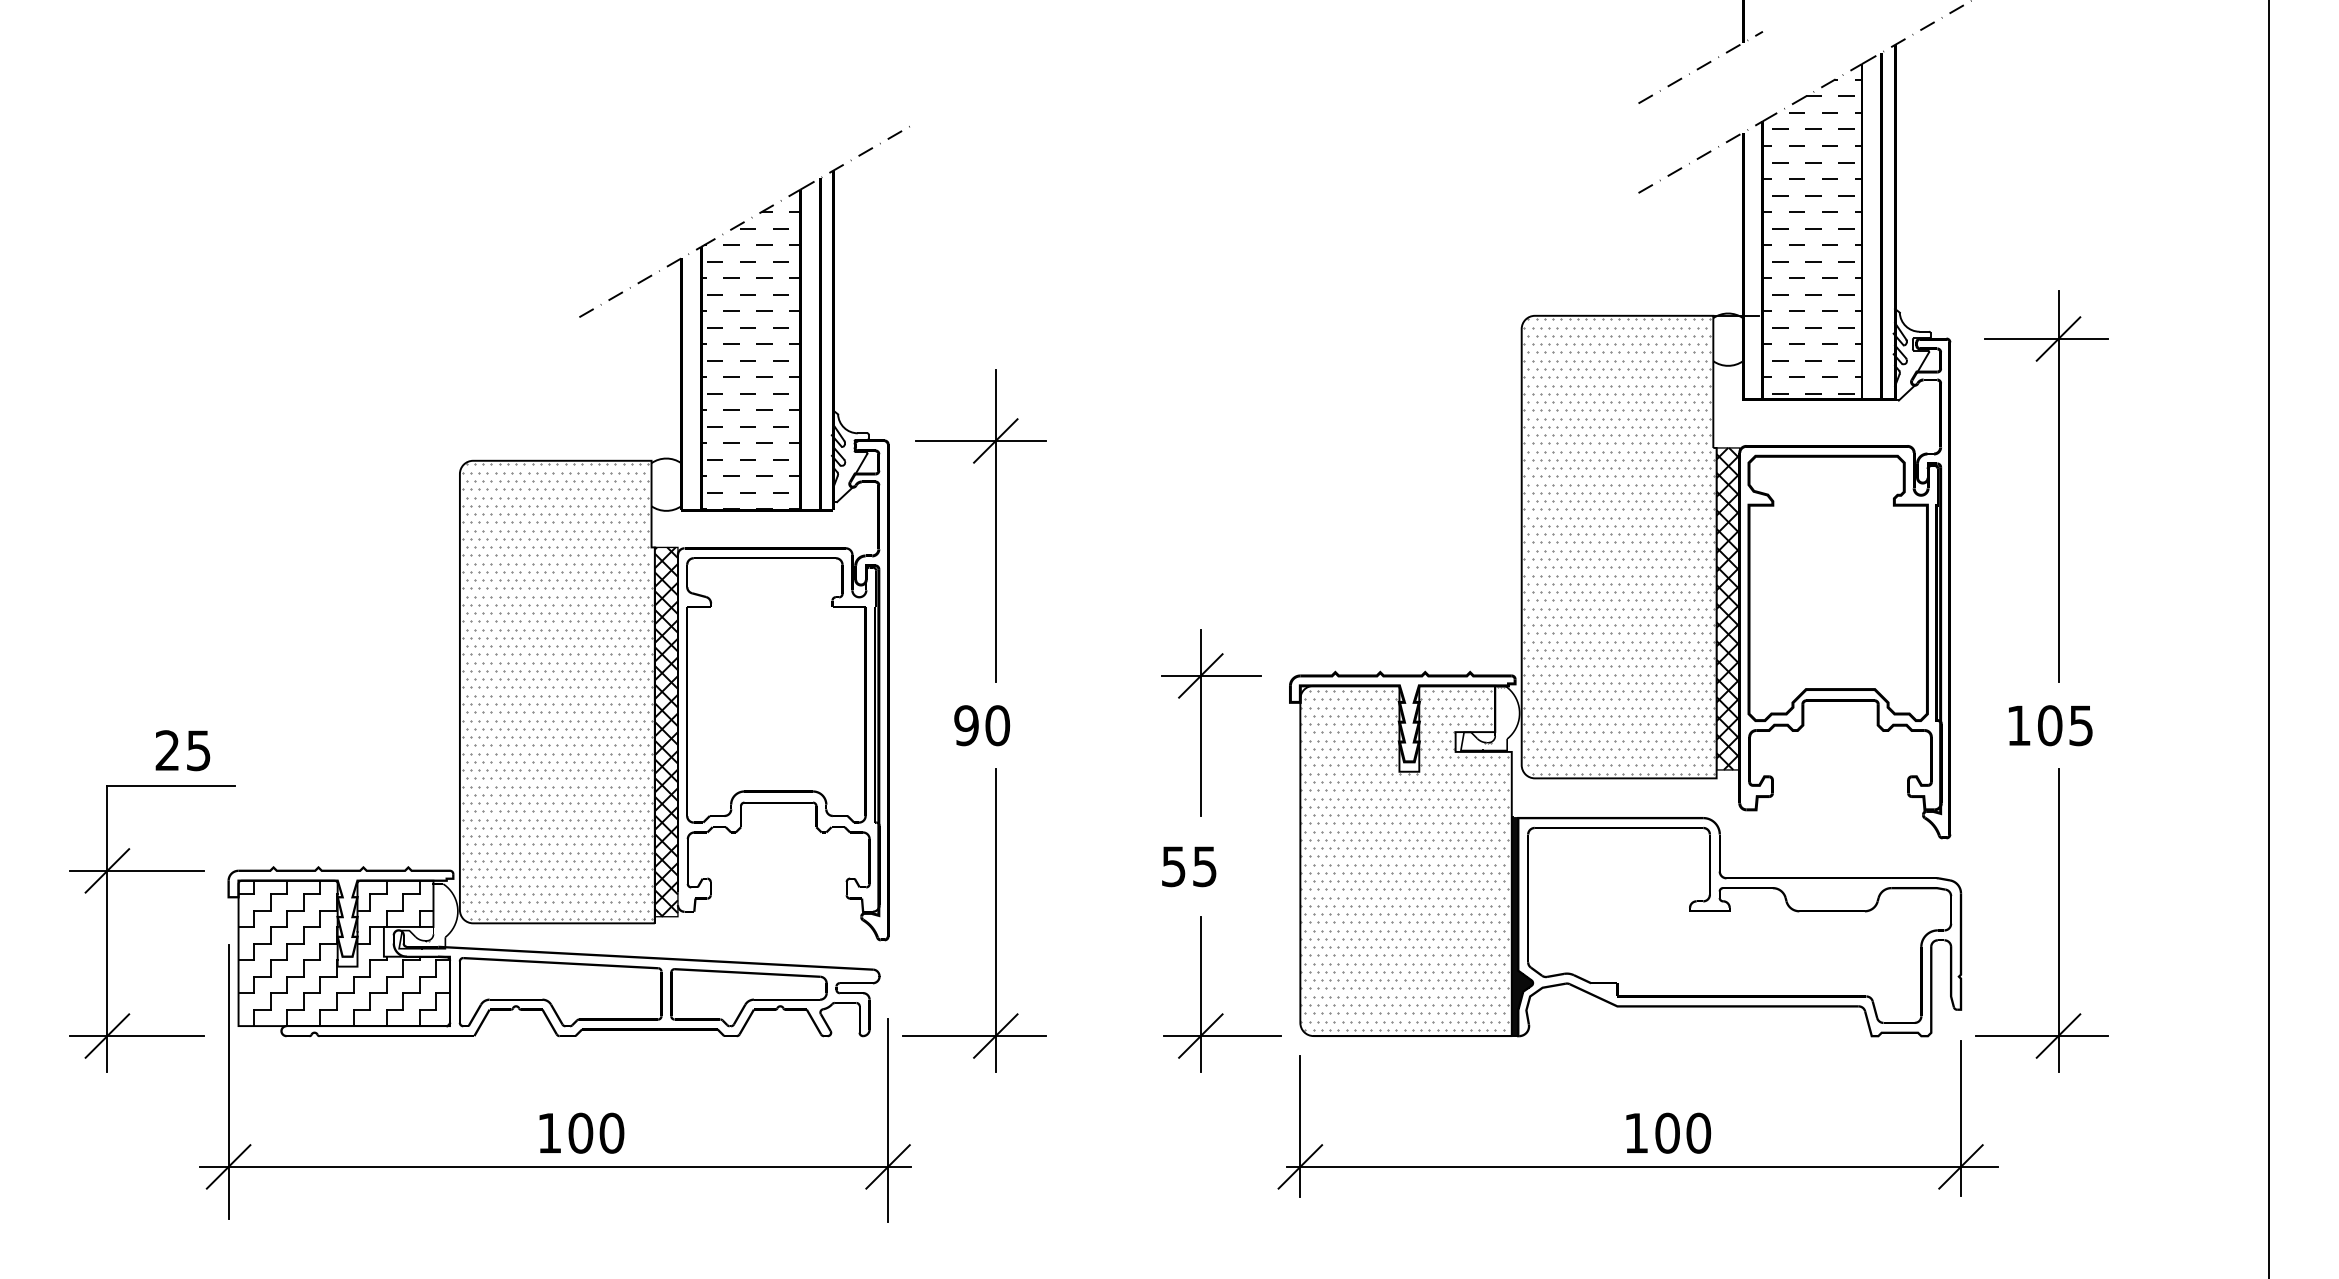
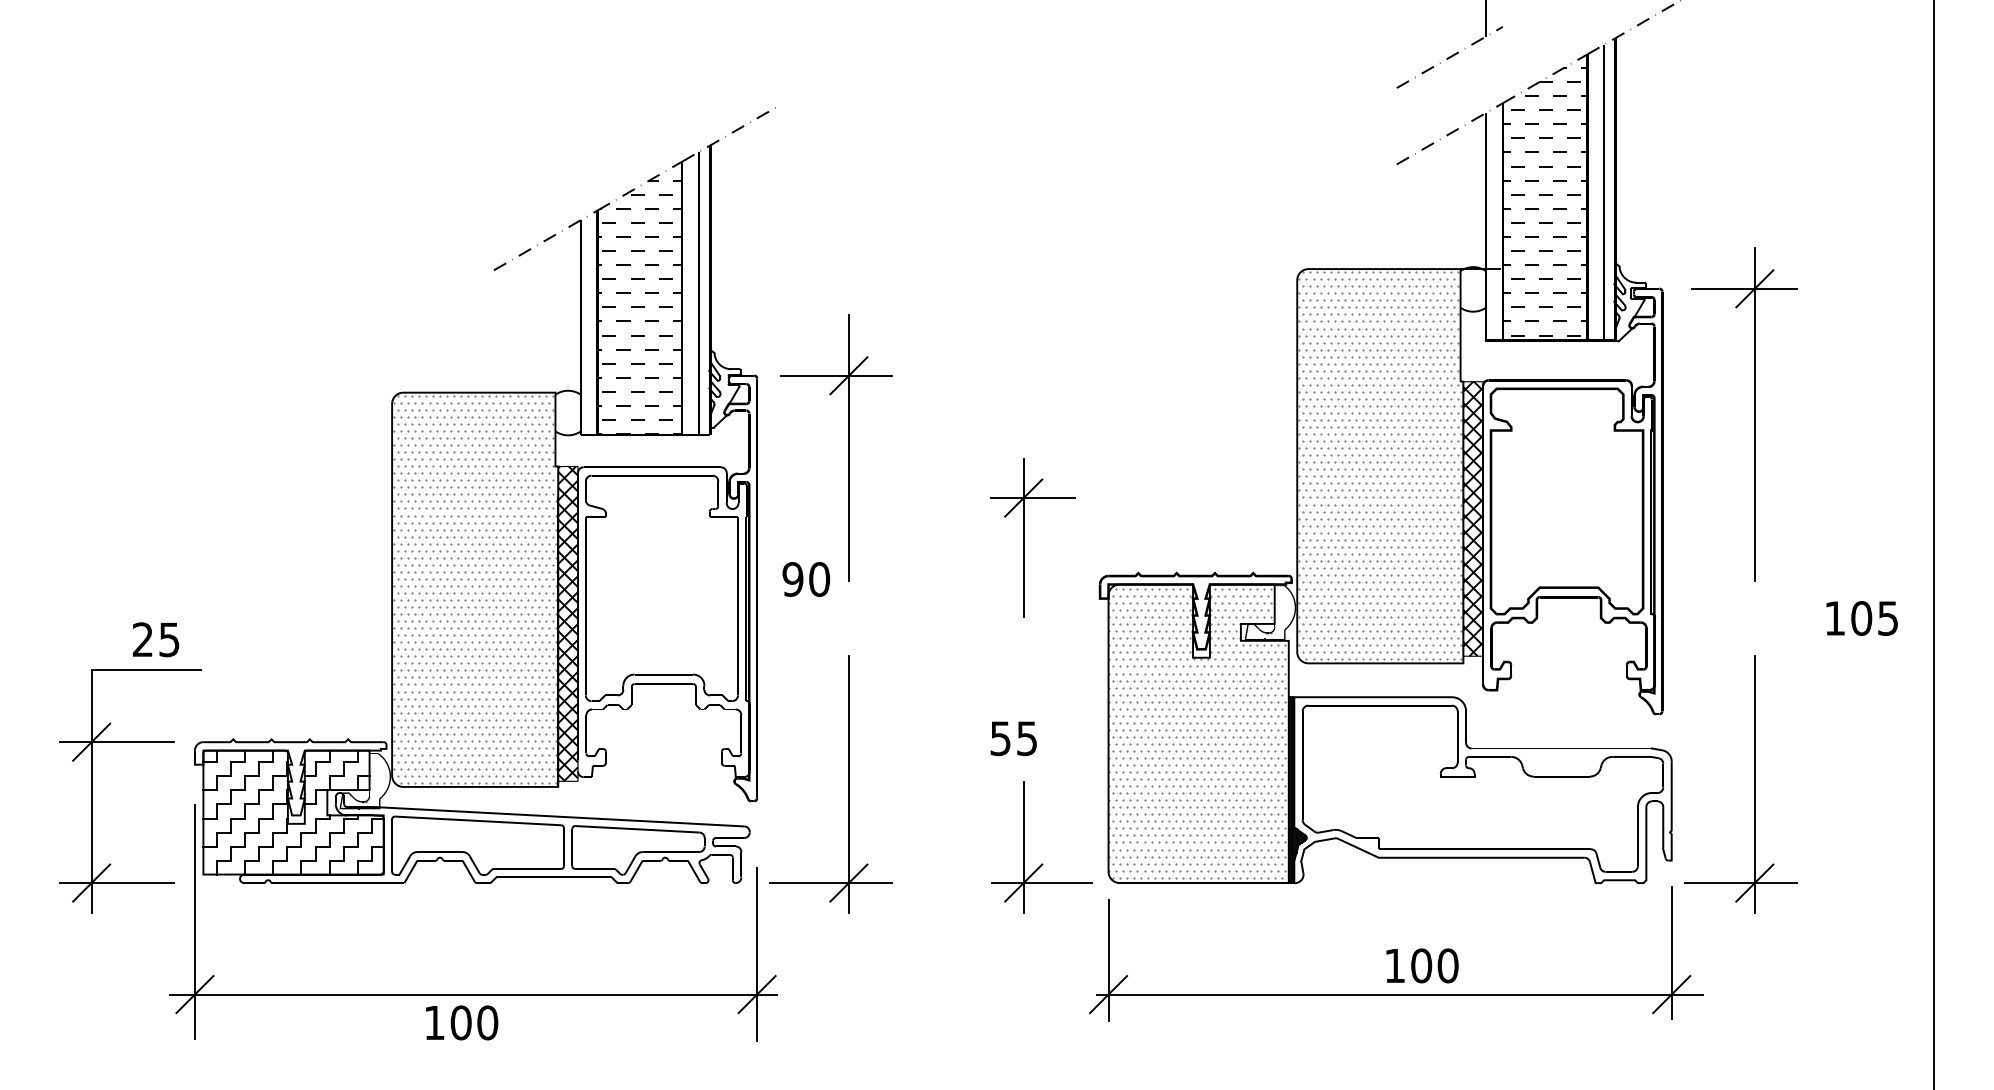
part: (1201, 722) -> (1024, 537), moved
text: (982, 725) -> (806, 579), moved
text: (2049, 725) -> (1861, 618), moved
text: (582, 1132) -> (462, 1022), moved

